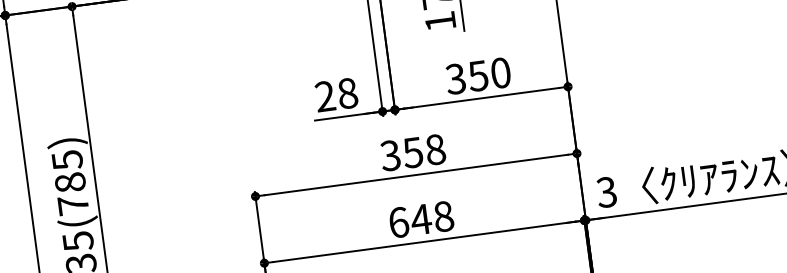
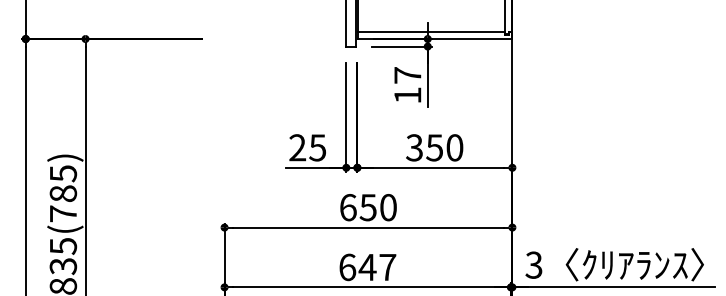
text: (347, 93) -> (317, 147), 28 -> 25
text: (412, 152) -> (367, 207), 358 -> 650
text: (443, 216) -> (387, 267), 648 -> 647

